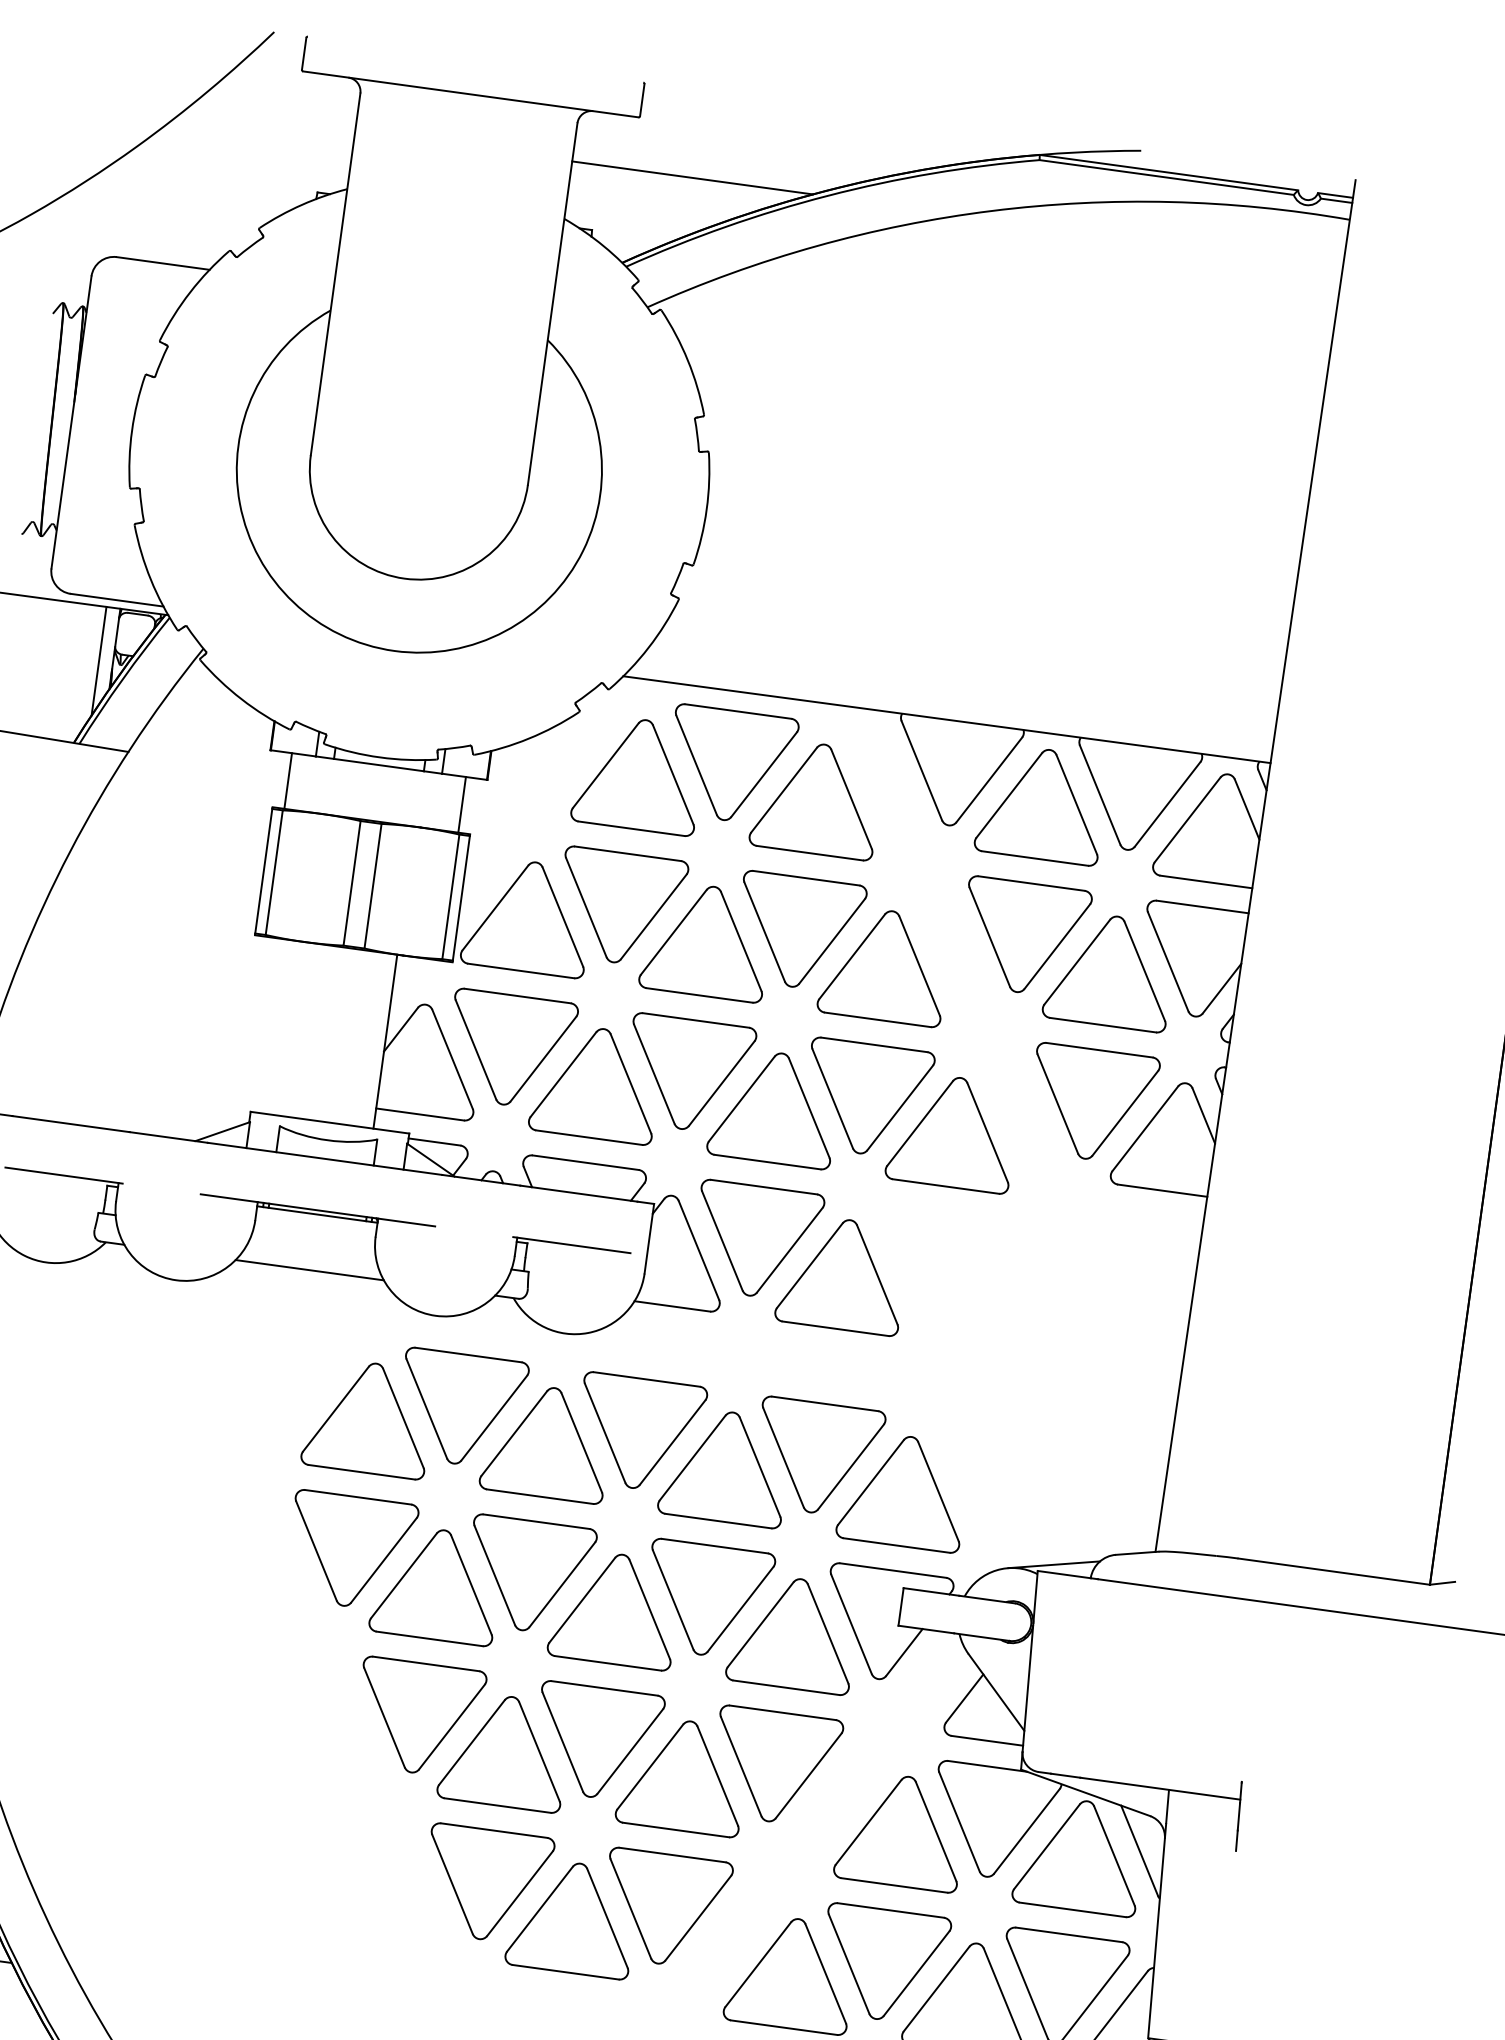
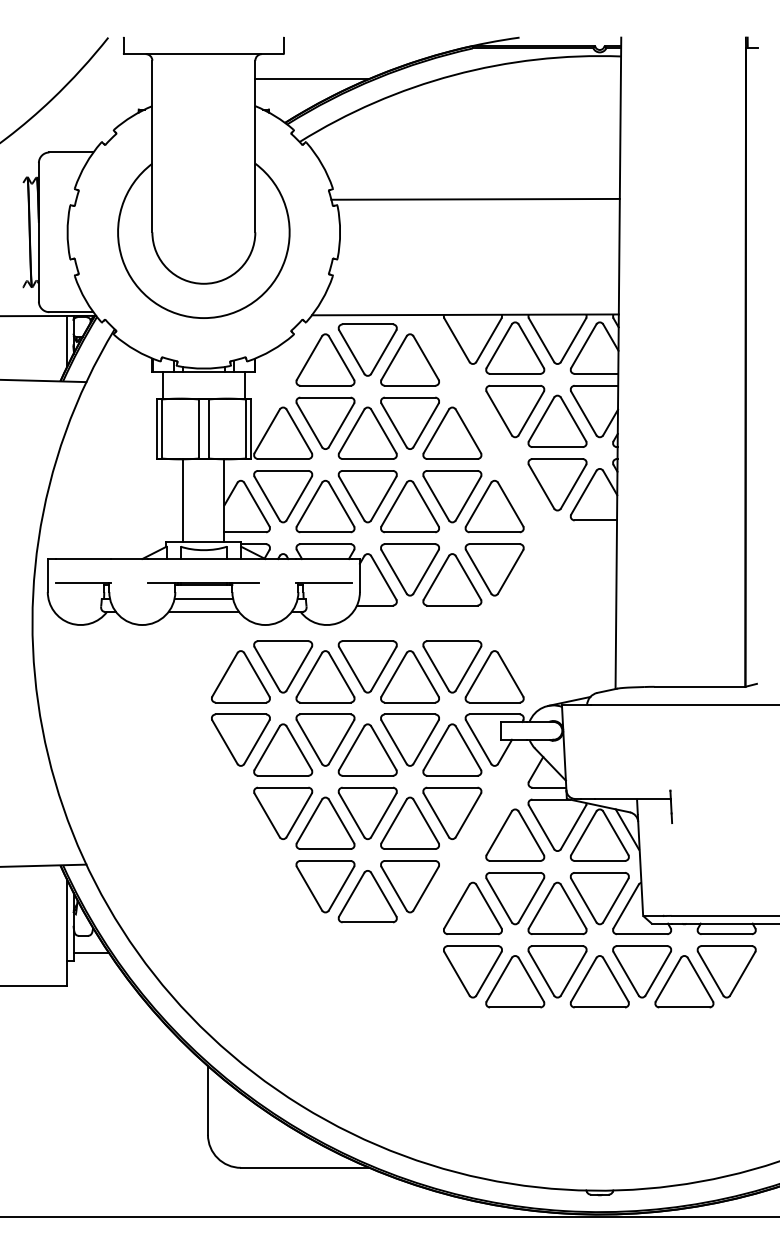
line: (1001, 477) -> (475, 198), added
line: (298, 1029) -> (183, 500), added
line: (312, 1242) -> (203, 598), added
part: (934, 1264) -> (494, 569), added

